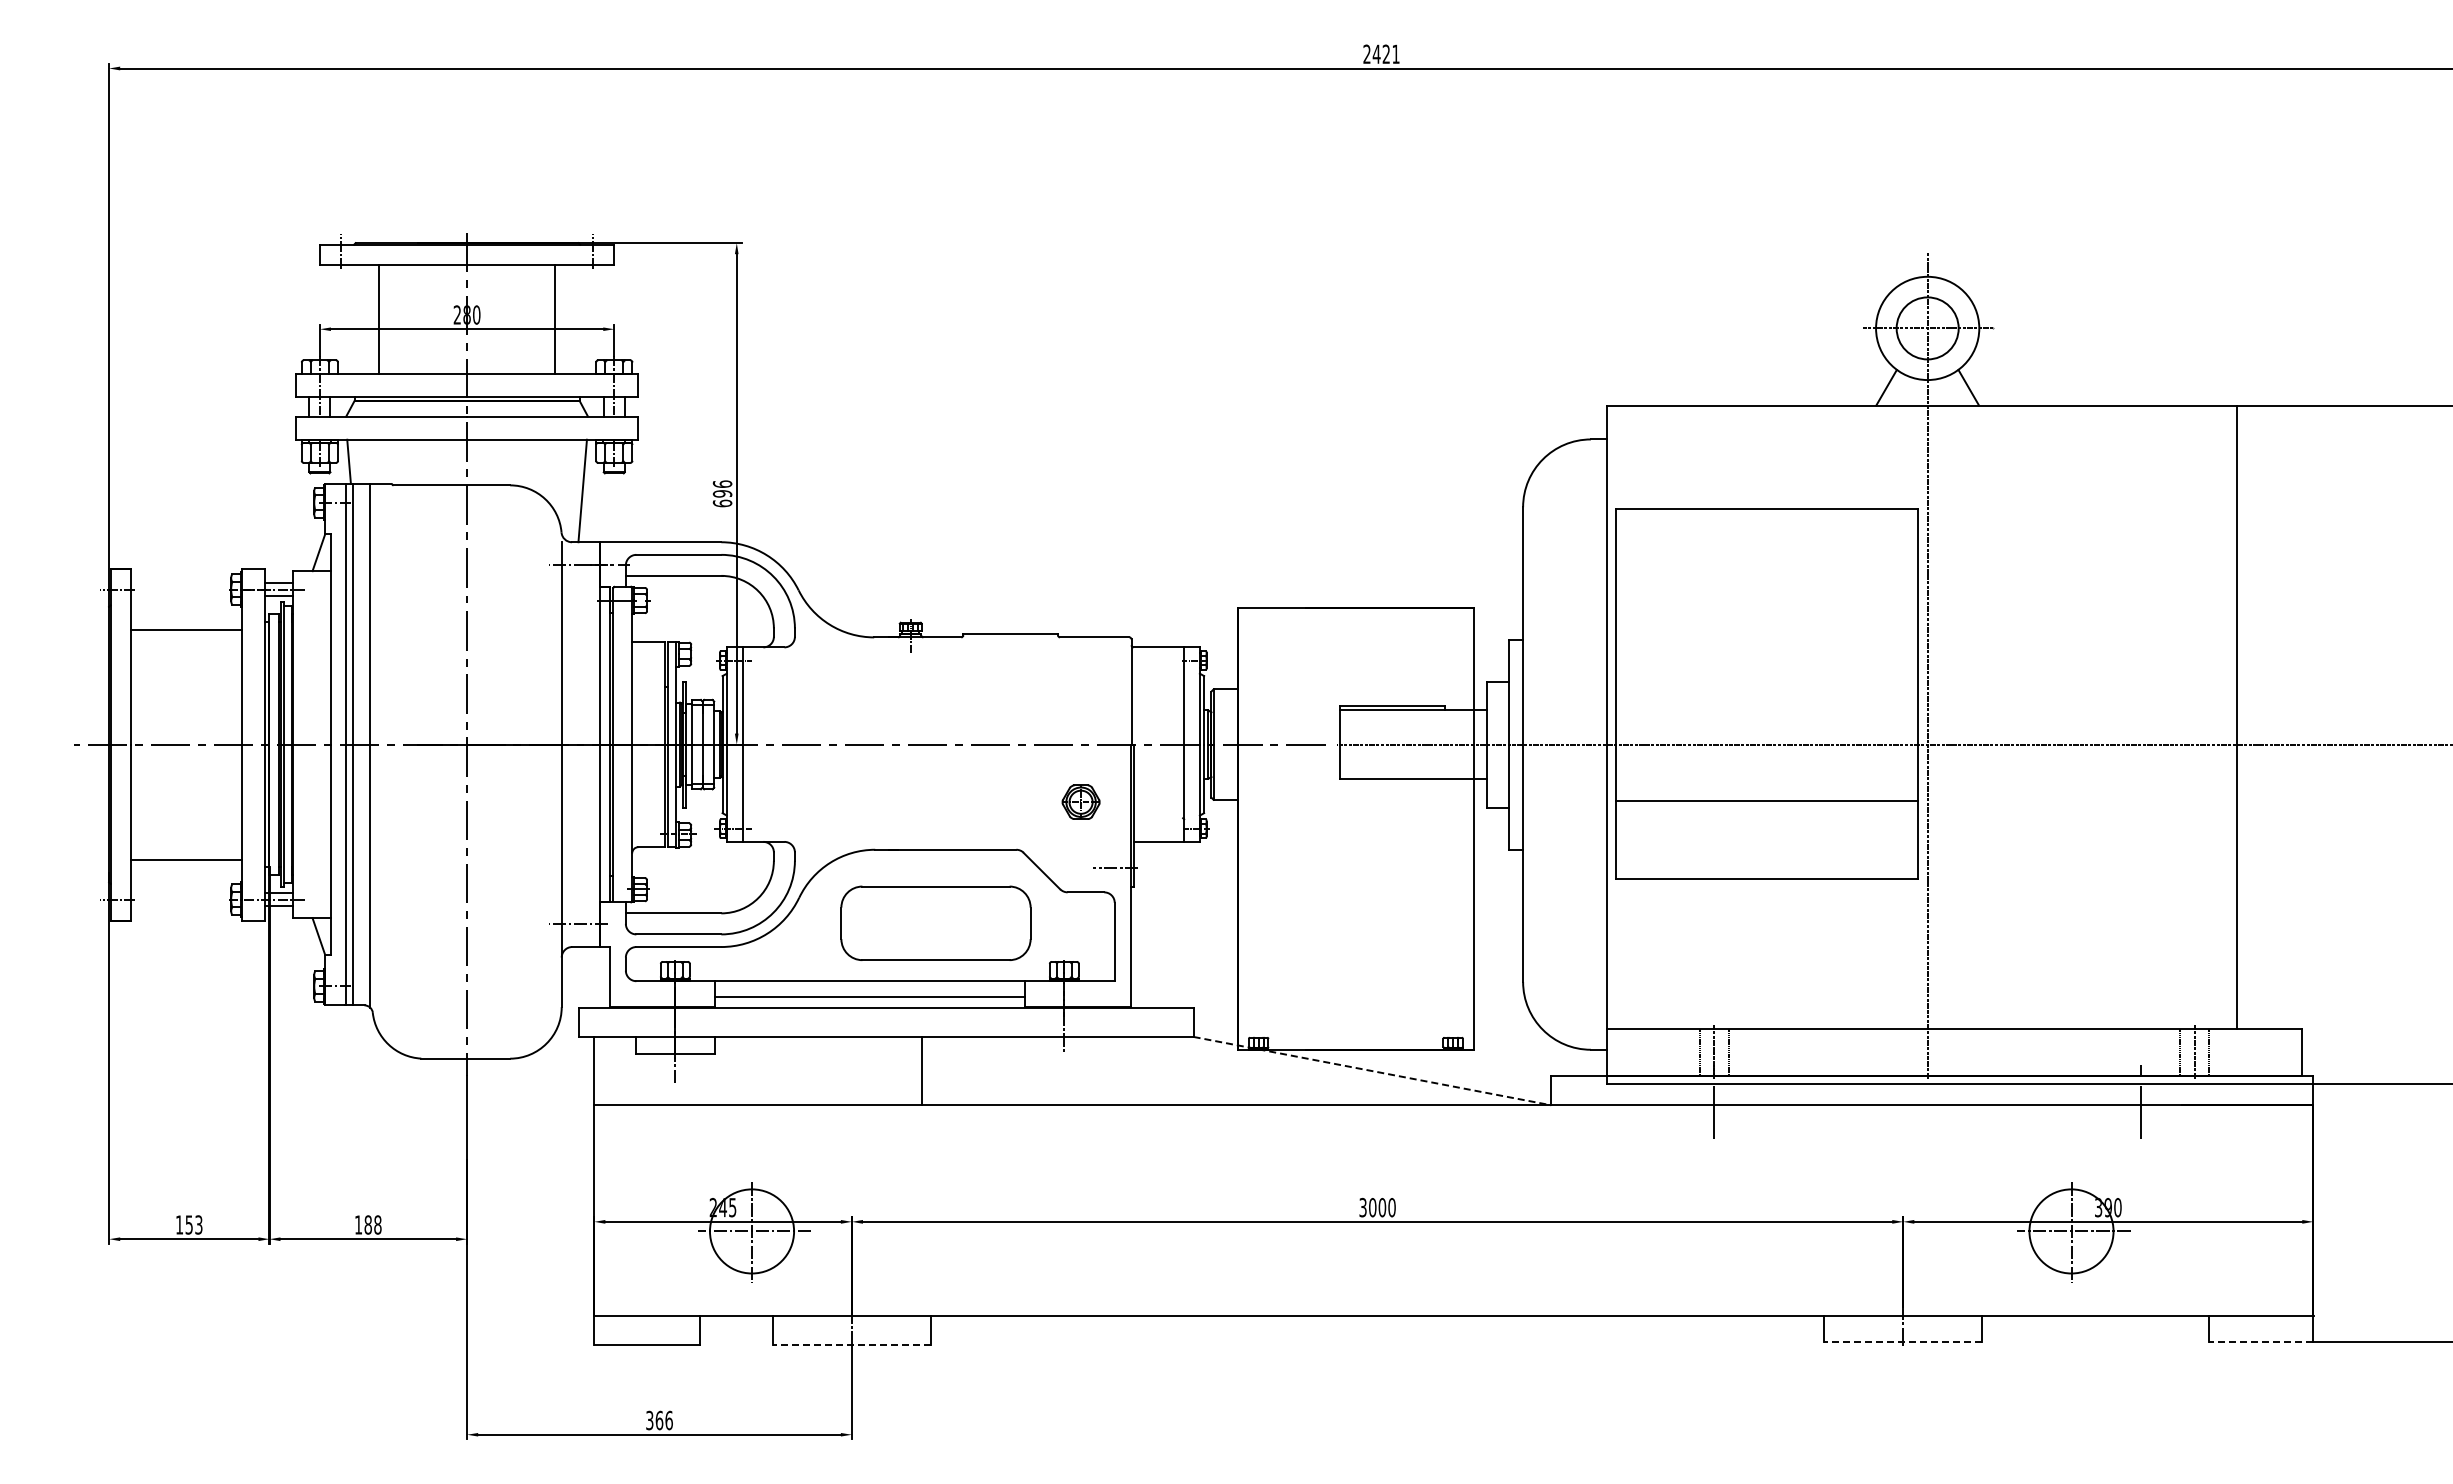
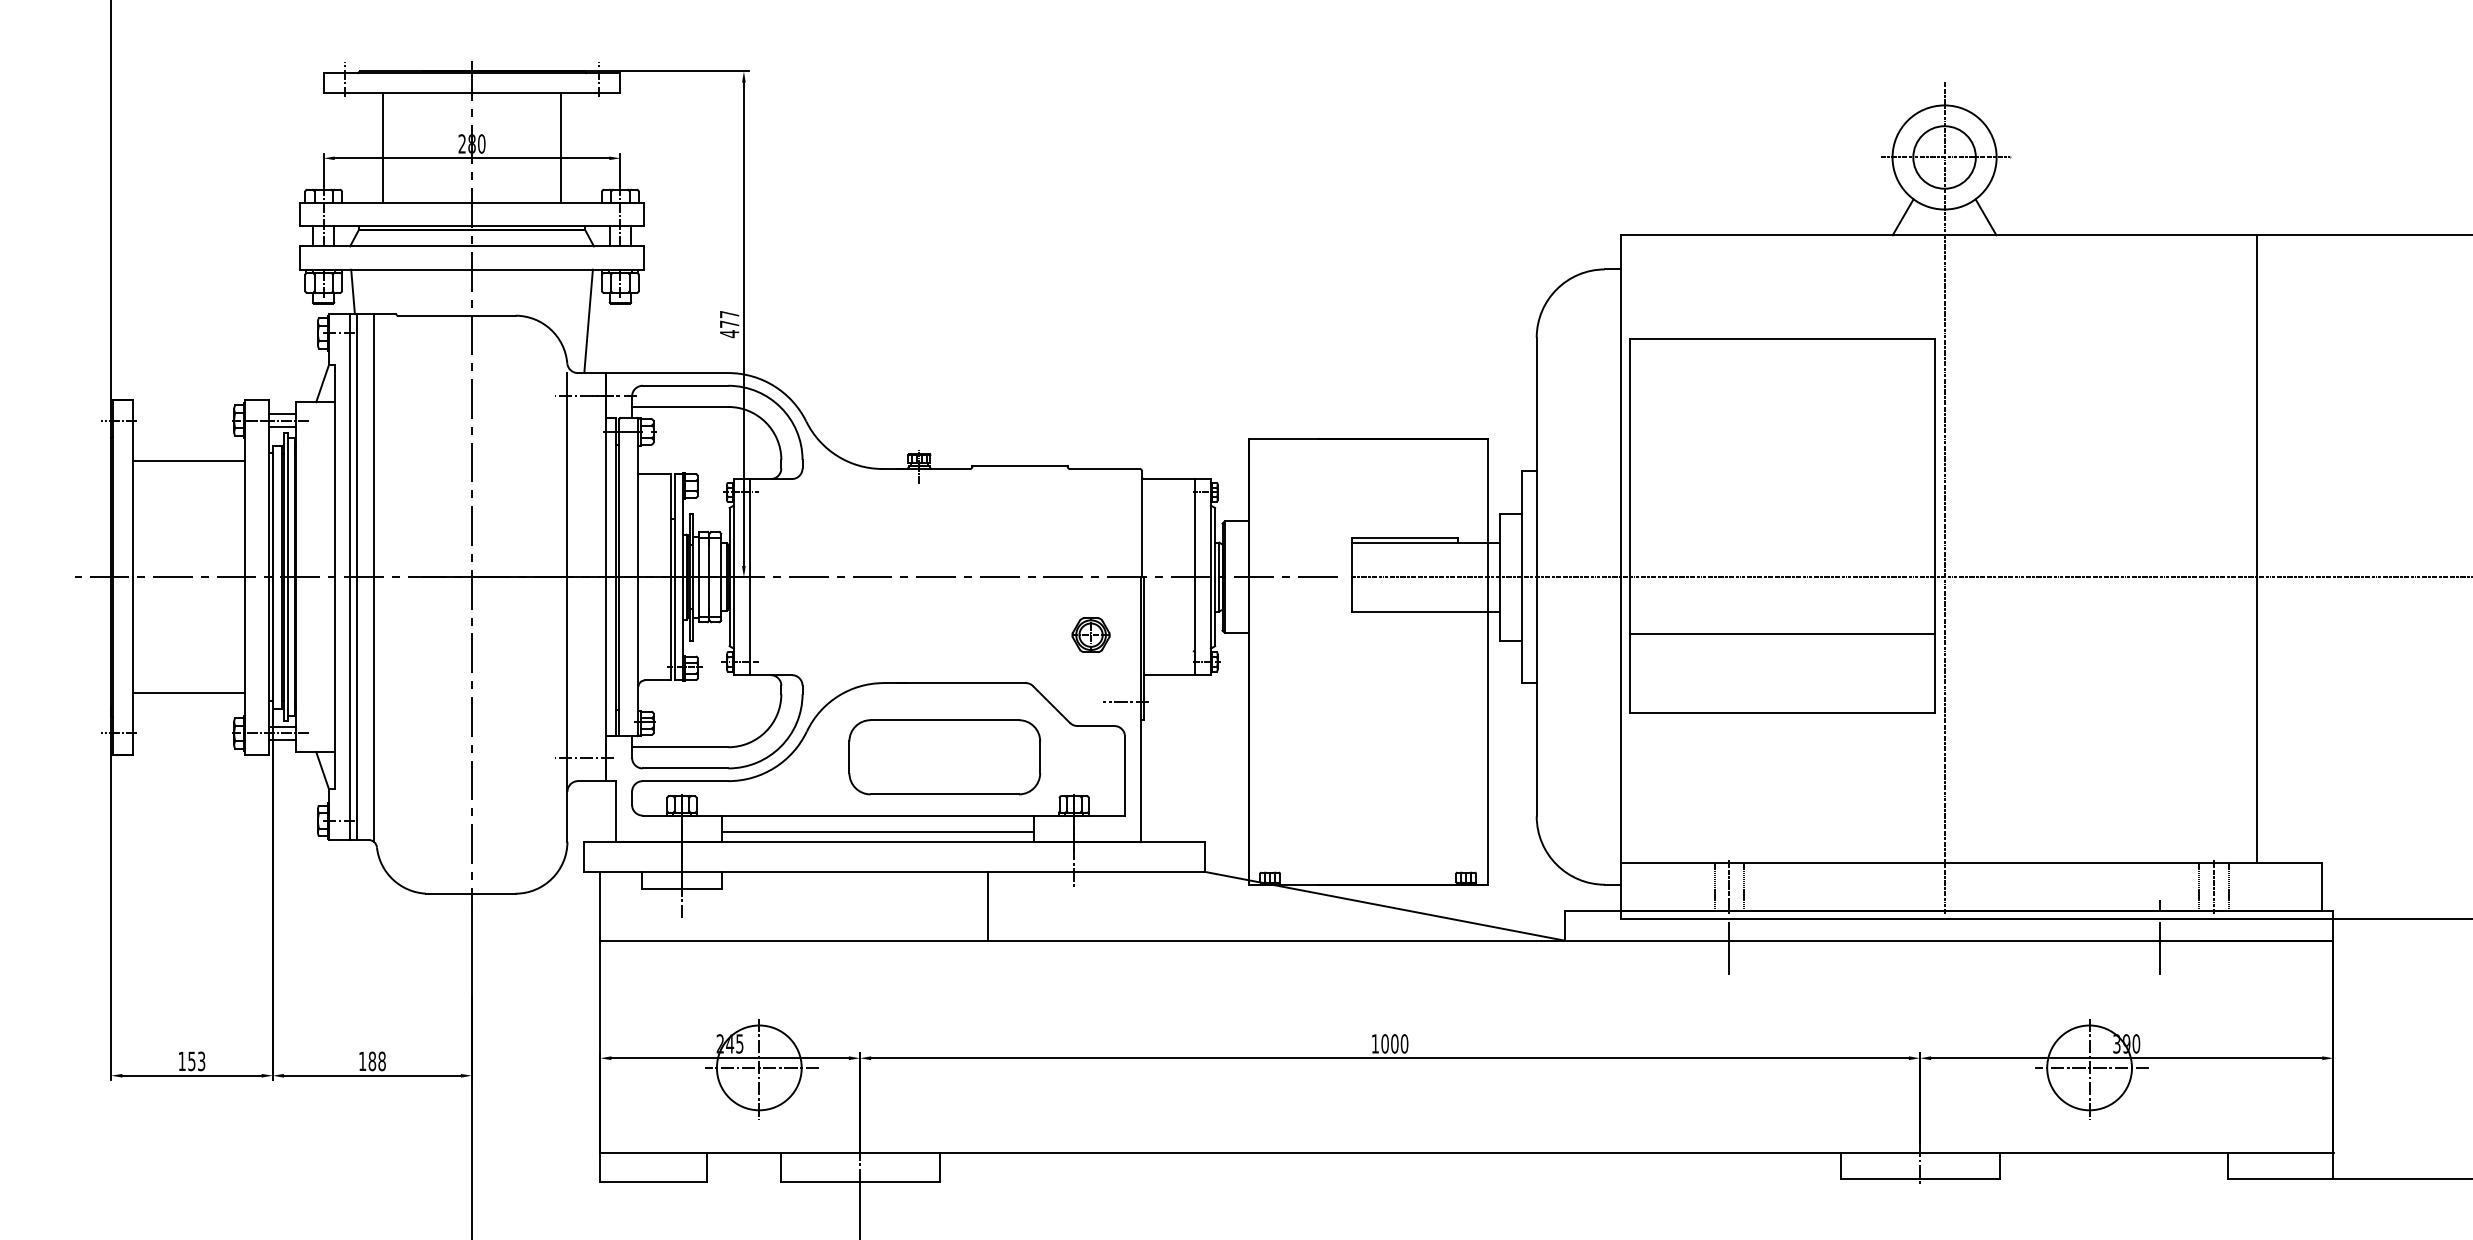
text: (722, 493) -> (729, 323), 696 -> 477
line: (922, 1070) -> (988, 905), moved
line: (1372, 1071) -> (1384, 906), dashed -> solid
text: (1362, 1207) -> (1374, 1043), 3000 -> 1000
line: (1903, 1341) -> (1920, 1178), dashed -> solid
line: (2260, 1341) -> (2280, 1178), dashed -> solid
line: (851, 1344) -> (859, 1181), dashed -> solid

